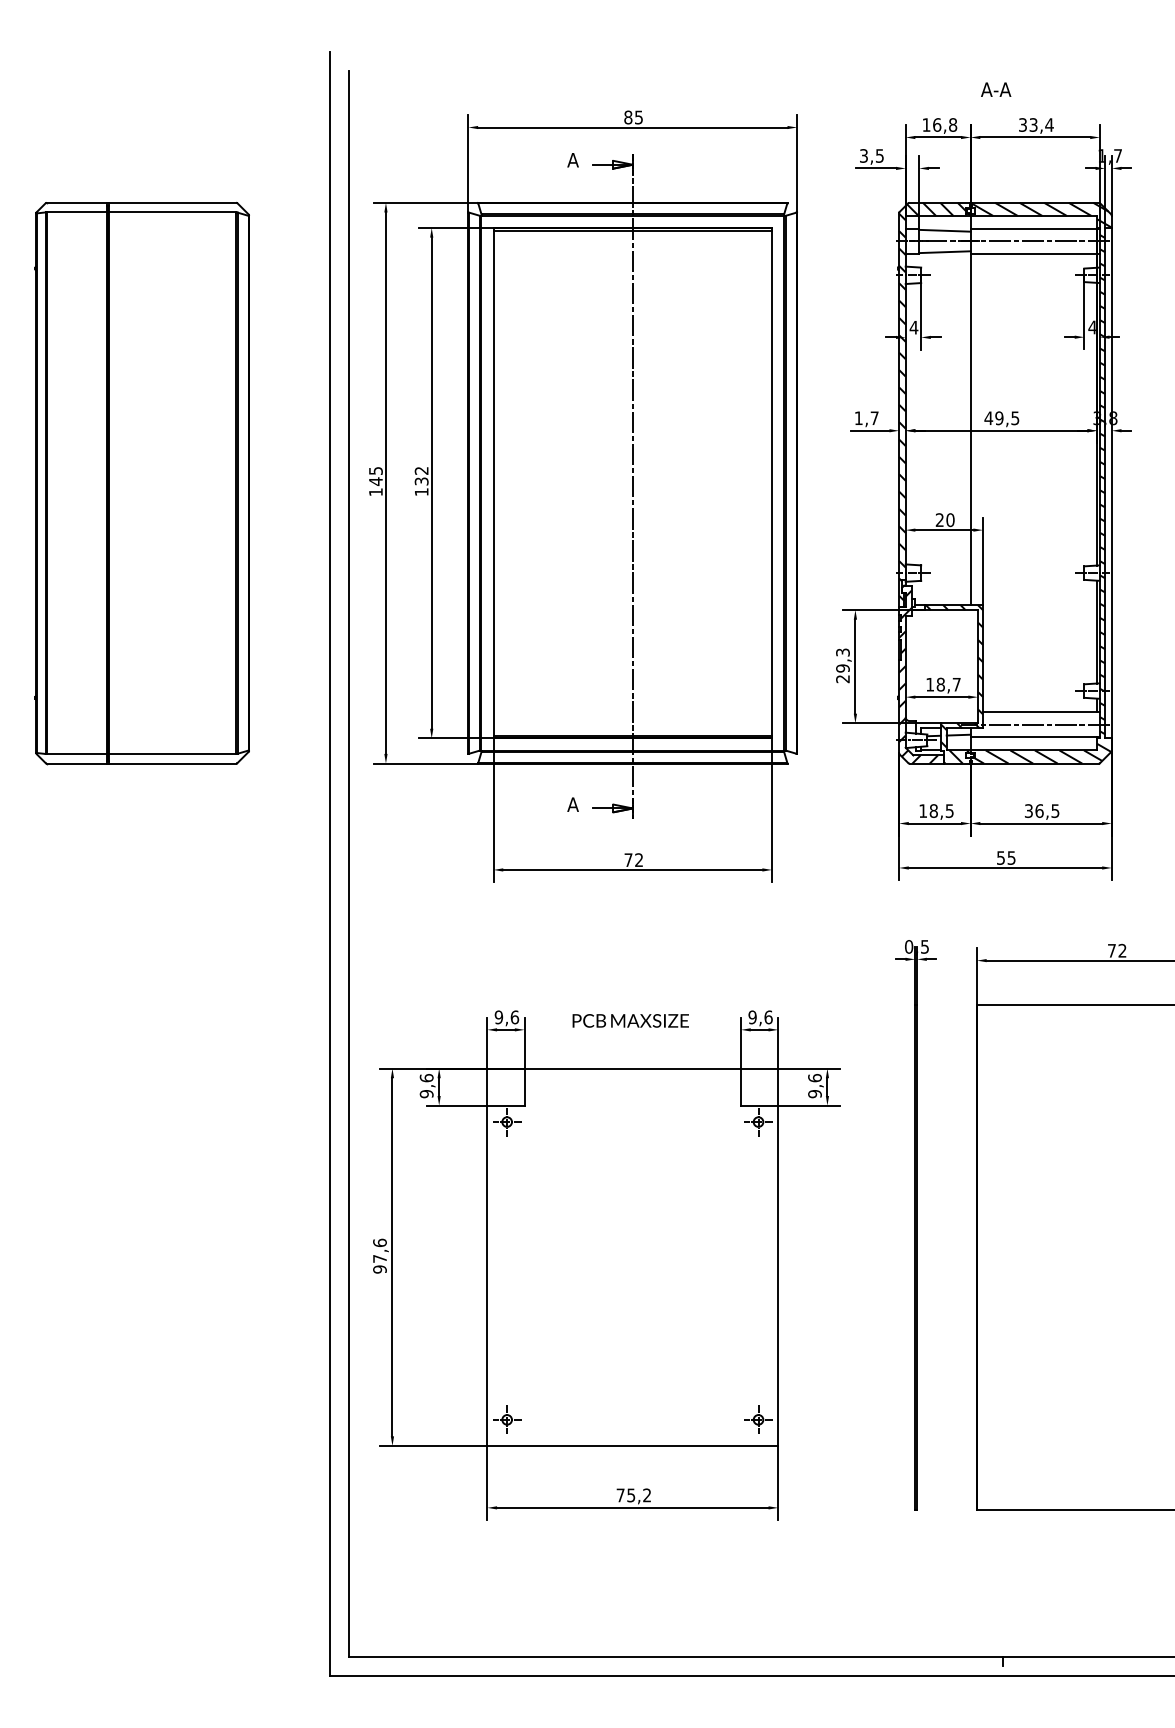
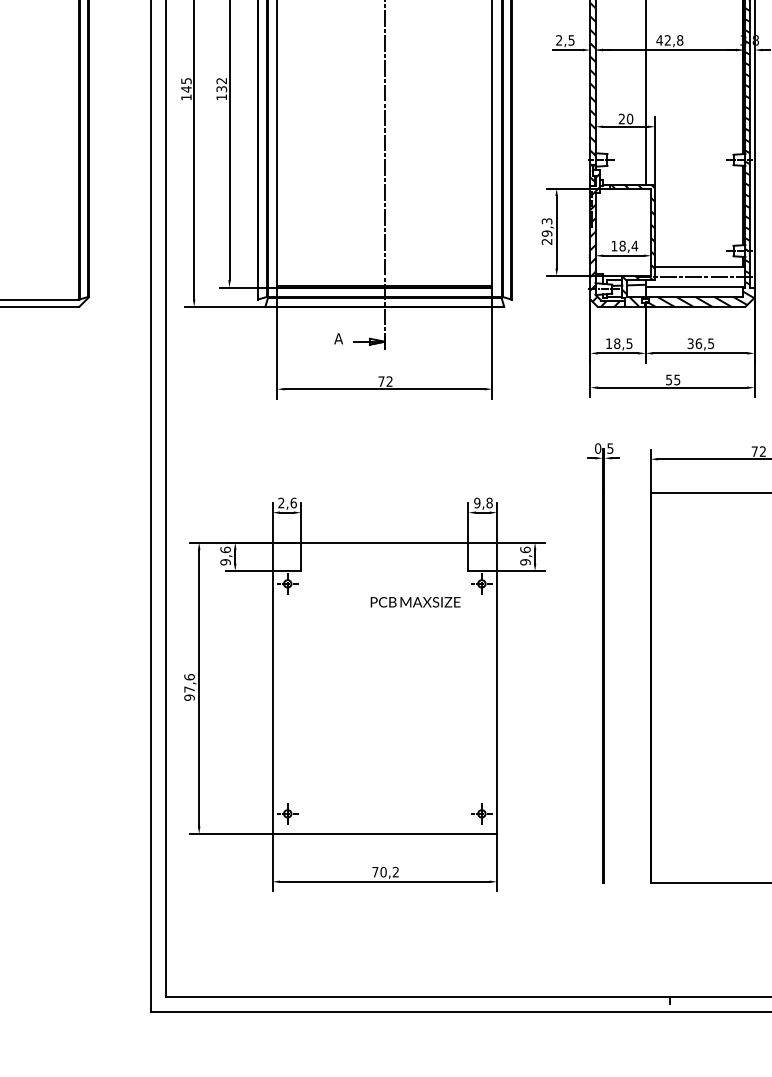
text: (866, 418) -> (565, 40), 1,7 -> 2,5
text: (1007, 418) -> (674, 40), 49,5 -> 42,8
text: (956, 684) -> (634, 245), 18,7 -> 18,4
text: (498, 1017) -> (281, 503), 9,6 -> 2,6
text: (768, 1017) -> (489, 503), 9,6 -> 9,8
text: (630, 1020) -> (415, 601), moved
text: (631, 1495) -> (383, 872), 75,2 -> 70,2

